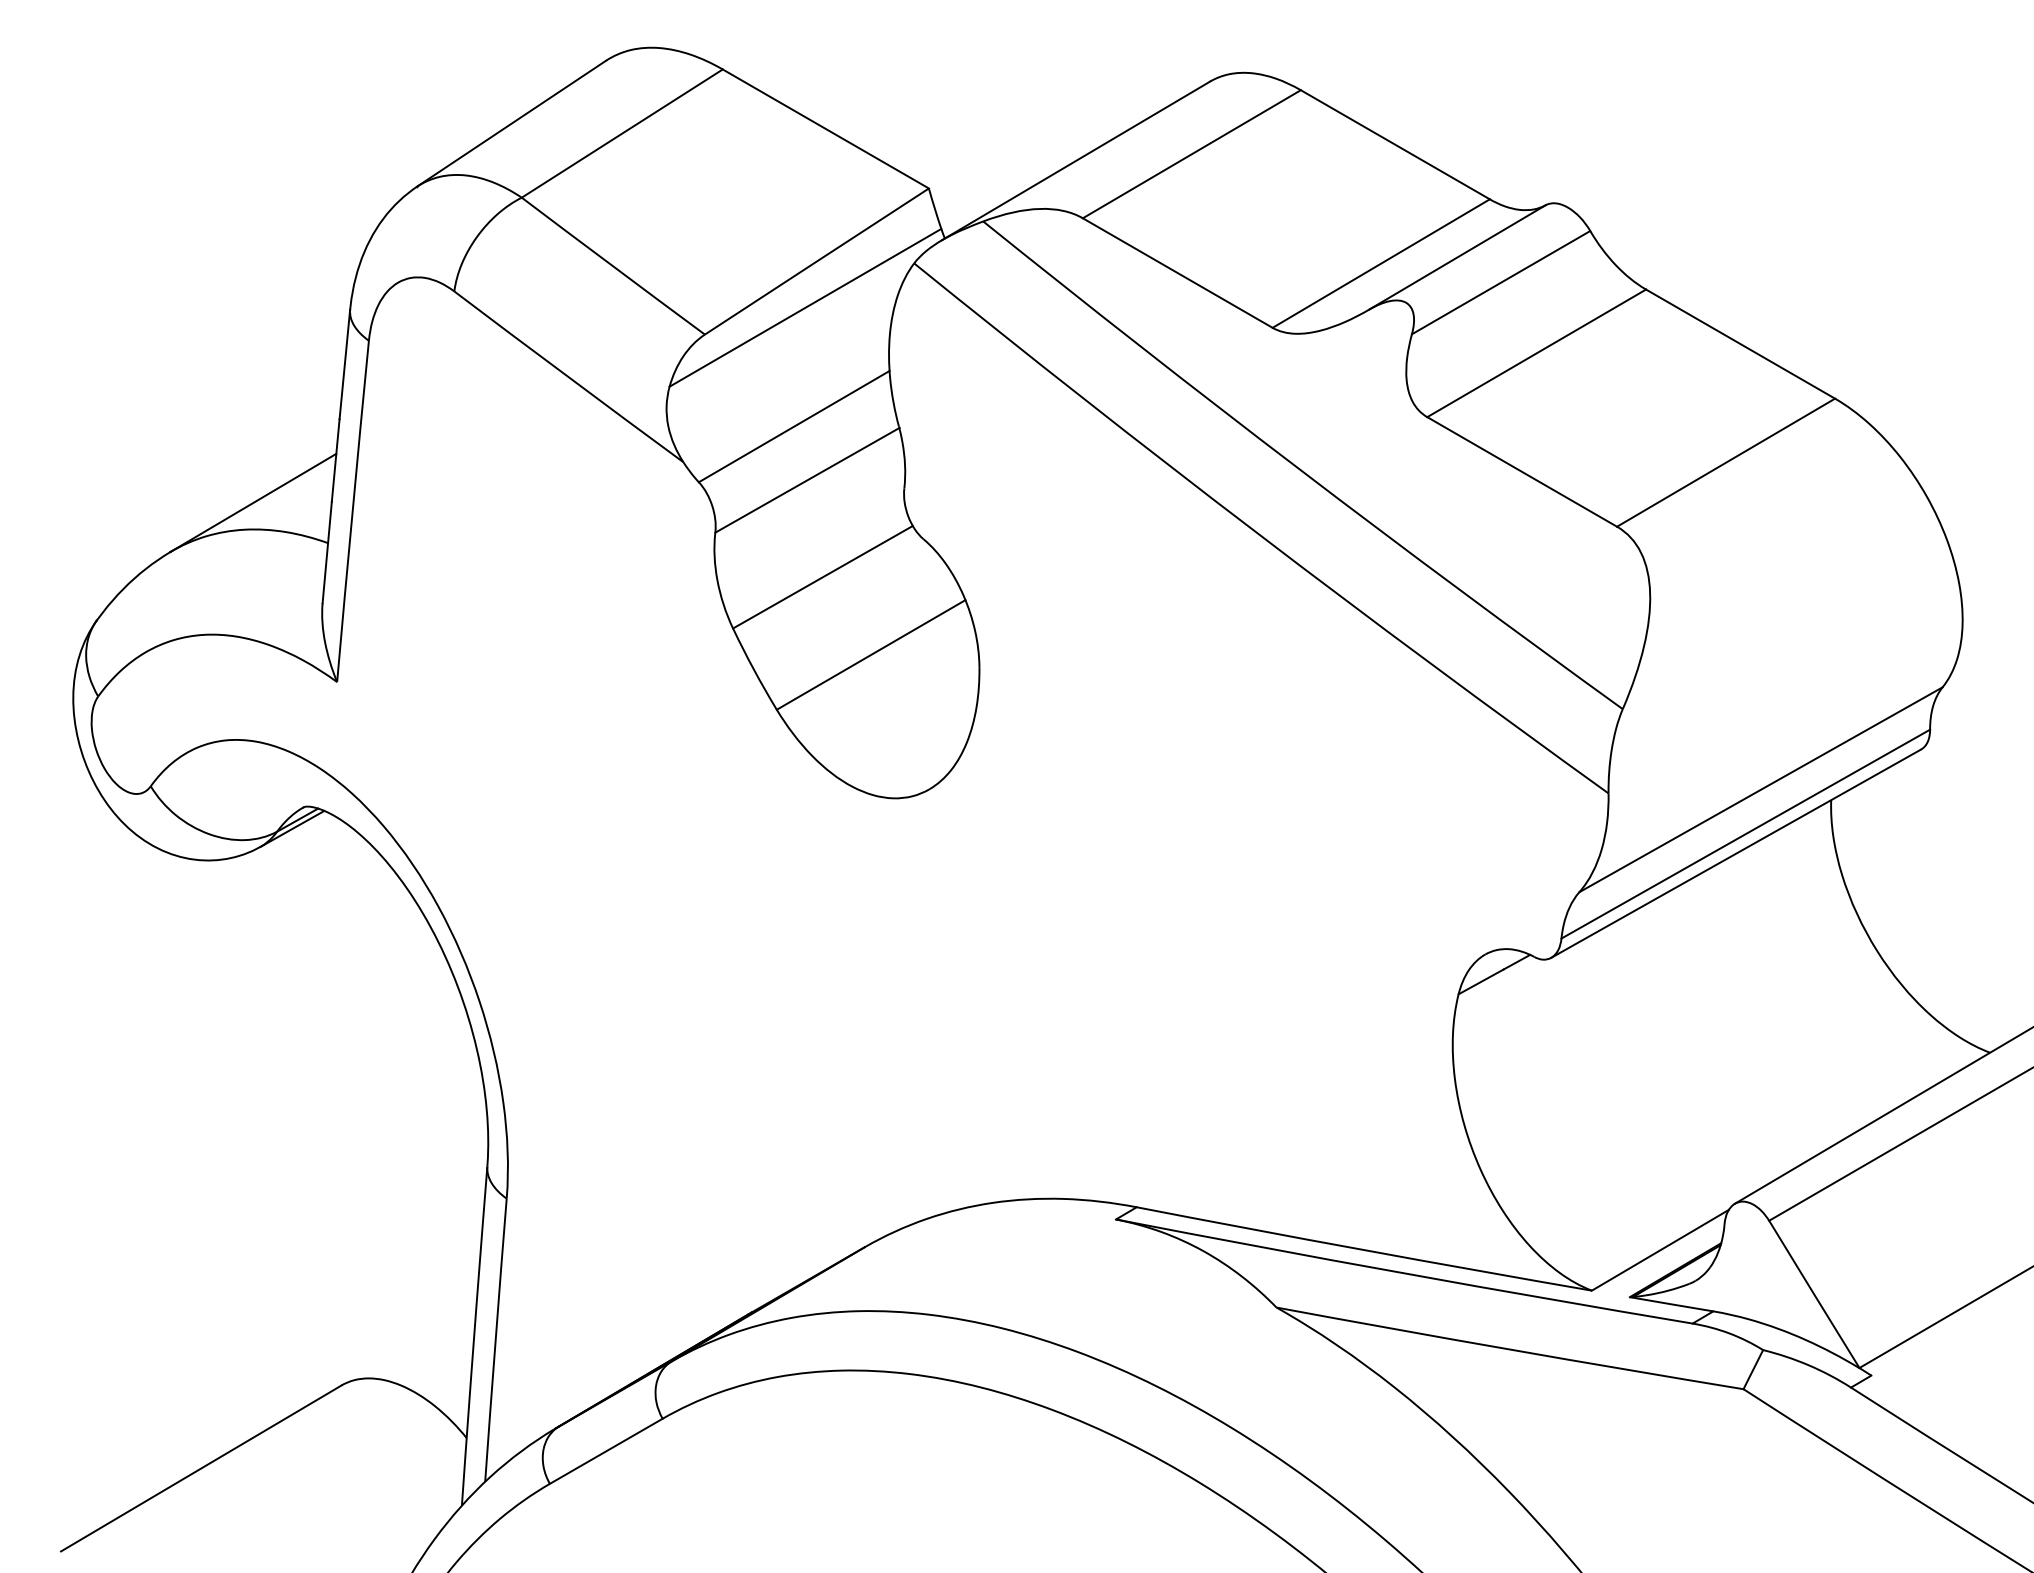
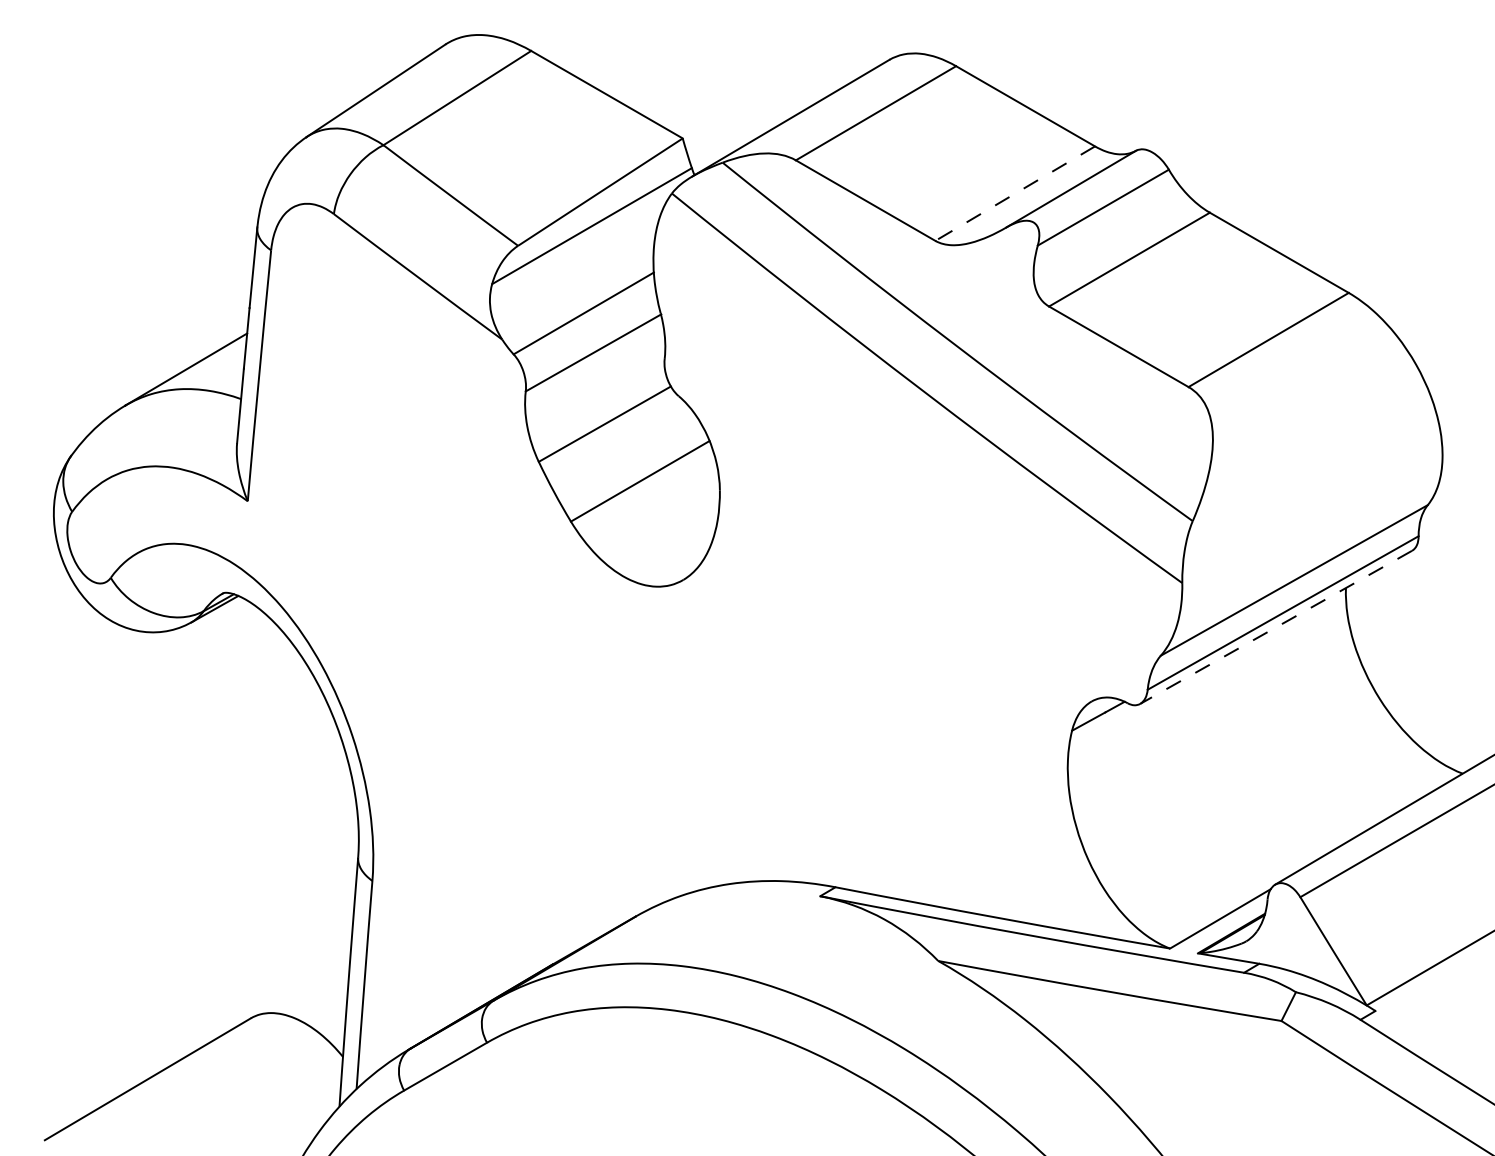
line: (1381, 263) -> (1015, 193), solid -> dashed
line: (1736, 853) -> (1276, 627), solid -> dashed

